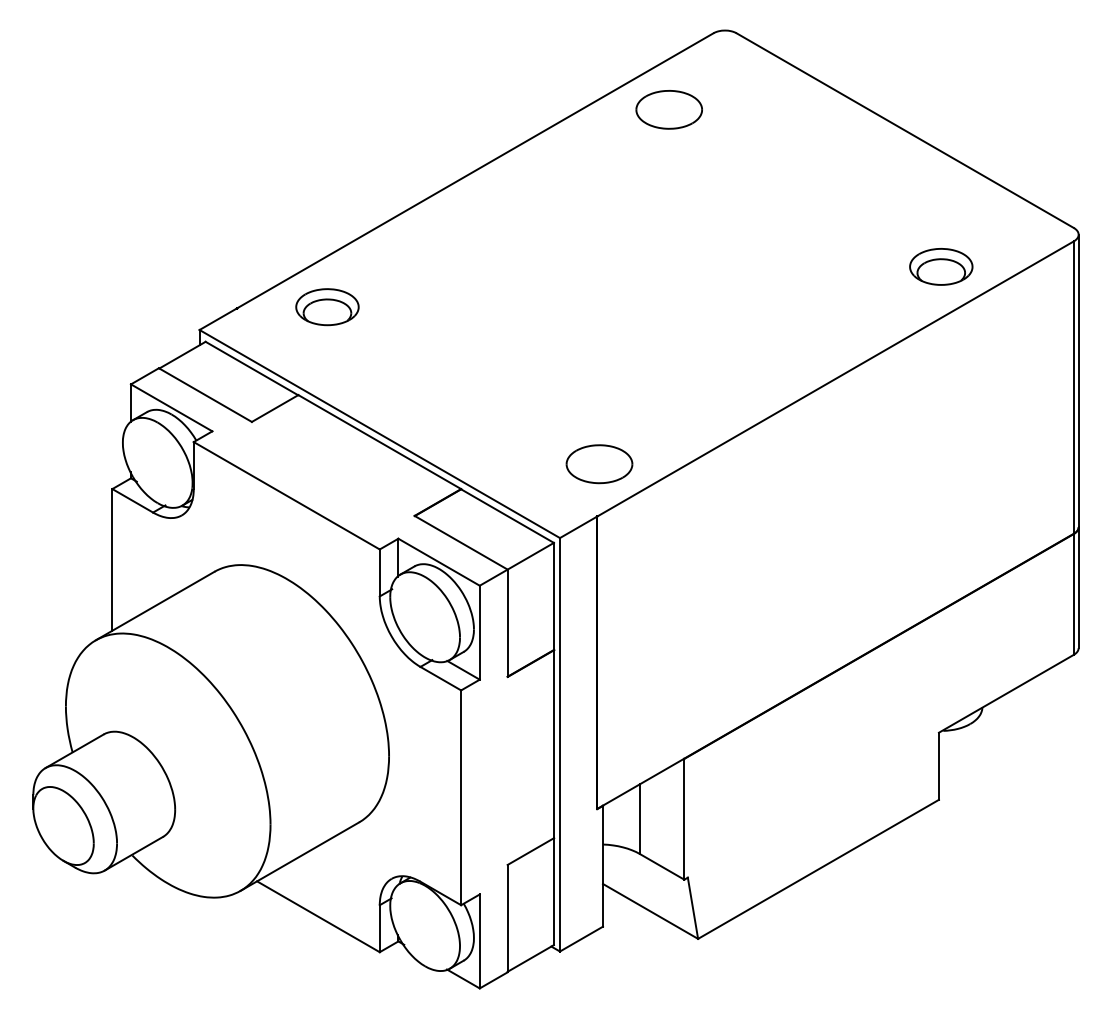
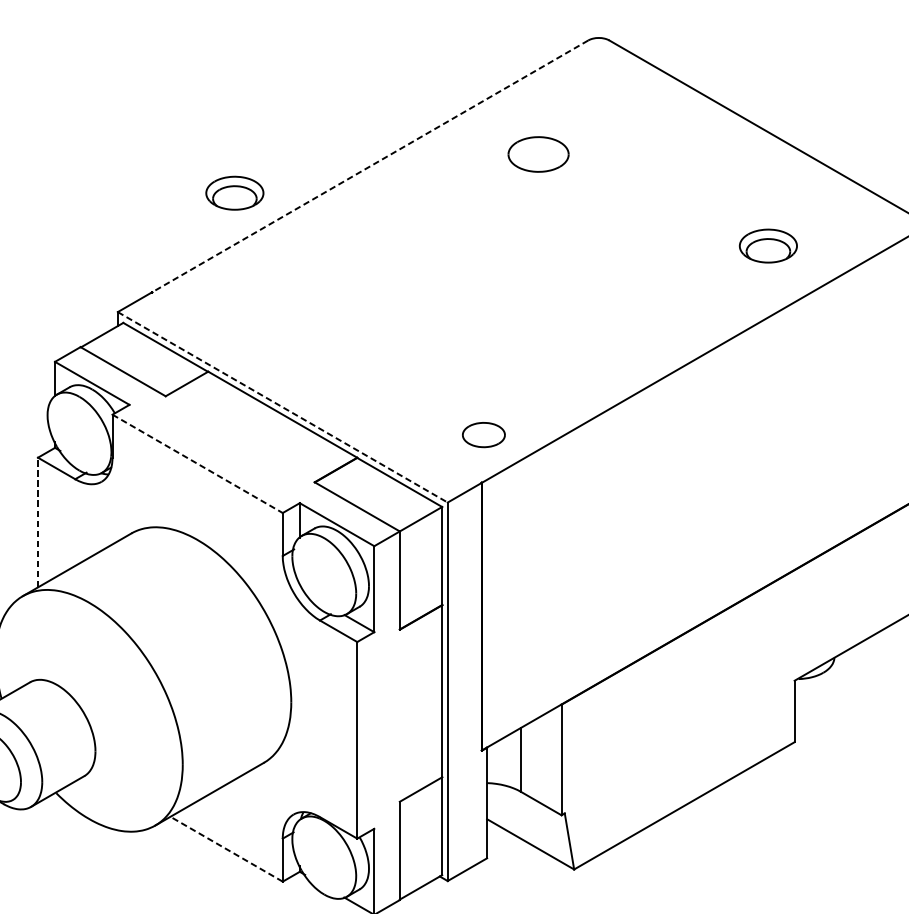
part: (668, 109) -> (537, 154), moved
line: (474, 171) -> (369, 167), solid -> dashed
part: (941, 266) -> (768, 245), moved
part: (327, 307) -> (234, 193), moved
line: (380, 434) -> (283, 407), solid -> dashed
part: (599, 464) -> (483, 435), size x0.7
line: (287, 496) -> (198, 464), solid -> dashed
line: (112, 559) -> (38, 522), solid -> dashed
line: (318, 916) -> (226, 848), solid -> dashed

